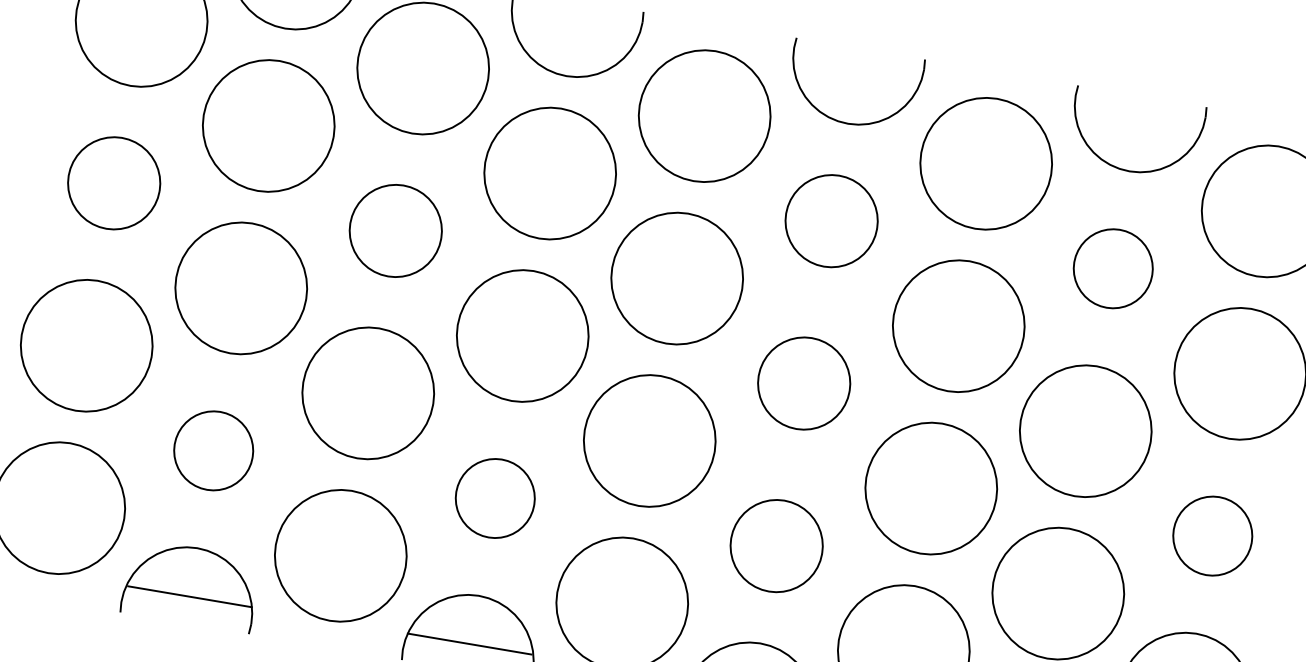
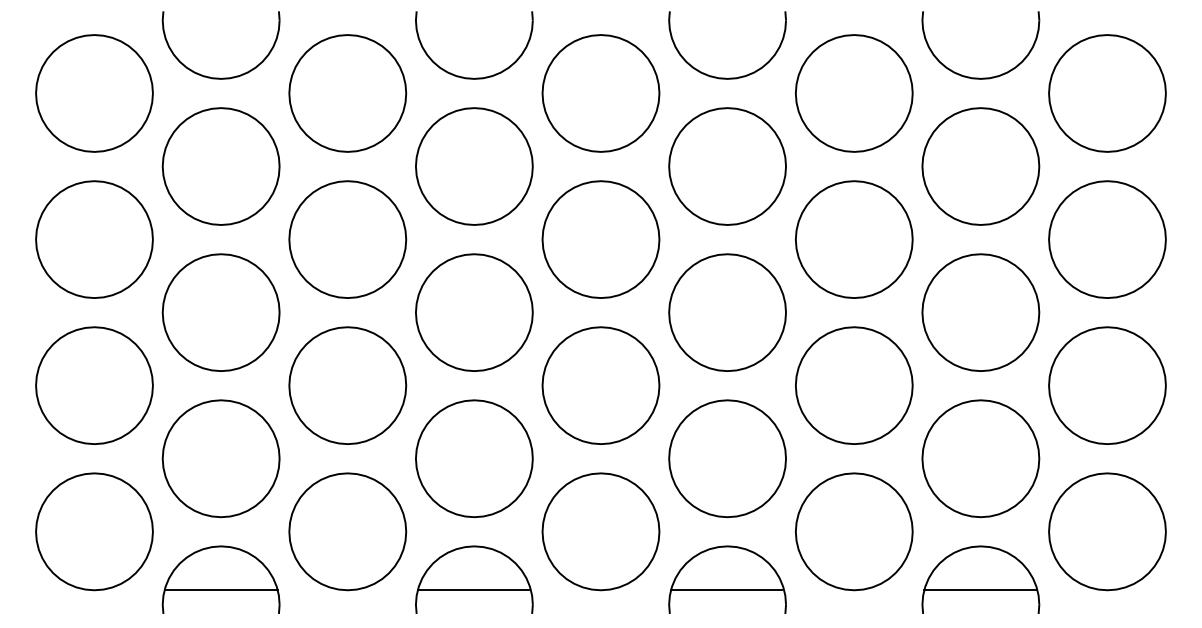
part: (114, 183) -> (94, 239), size x1.43
part: (831, 221) -> (727, 166), size x1.43
part: (395, 230) -> (347, 239), size x1.43
part: (1112, 268) -> (980, 166), size x1.67
part: (804, 383) -> (727, 312), size x1.43
part: (213, 450) -> (220, 458), size x1.67
part: (495, 498) -> (474, 458), size x1.67
part: (1212, 536) -> (1107, 385), size x1.67
part: (776, 545) -> (727, 458), size x1.43

